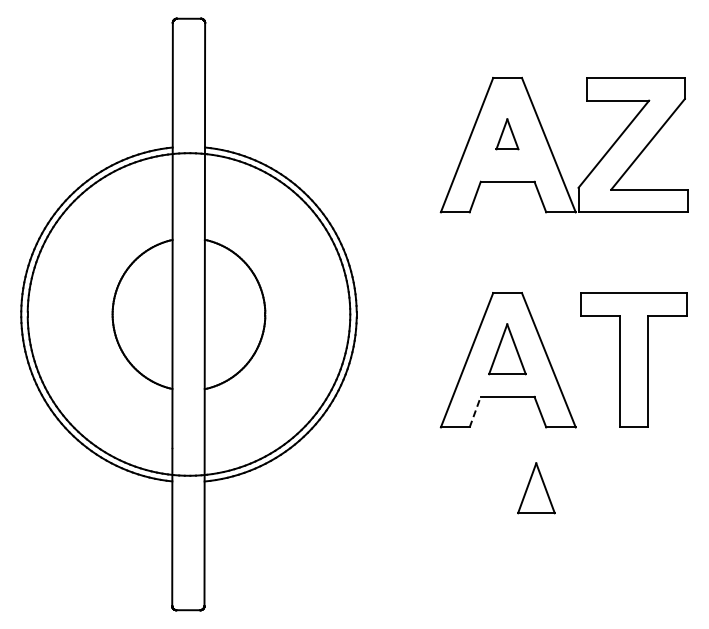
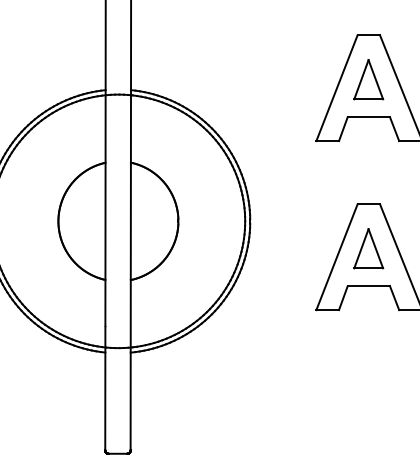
part: (507, 134) -> (368, 79), size x1.67
line: (475, 411) -> (343, 297), dashed -> solid
part: (536, 488) -> (391, 358), removed

